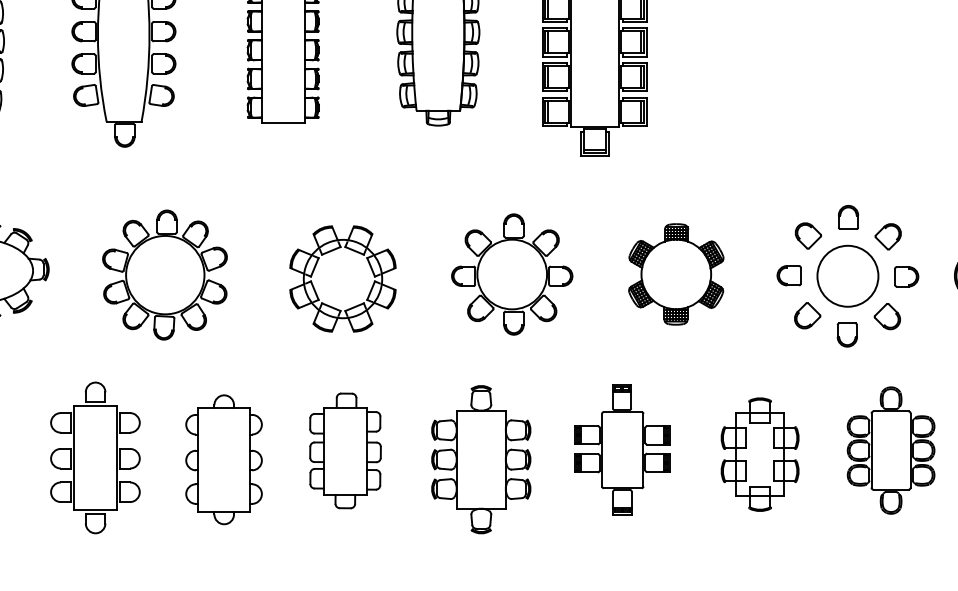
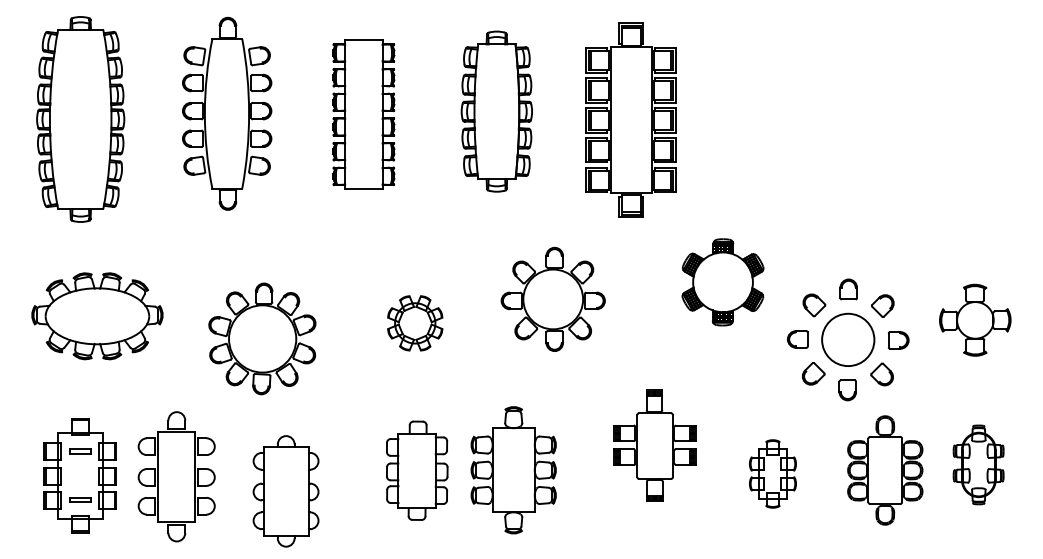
part: (511, 273) -> (552, 298), moved
part: (165, 274) -> (262, 338), moved
part: (675, 274) -> (722, 282), moved
part: (848, 275) -> (848, 339), moved
part: (343, 279) -> (415, 323), size x0.6
part: (622, 449) -> (654, 445), moved
part: (759, 454) -> (772, 473), size x0.7
part: (95, 457) -> (176, 476), moved
part: (223, 459) -> (285, 491), moved
part: (481, 459) -> (513, 470), moved

